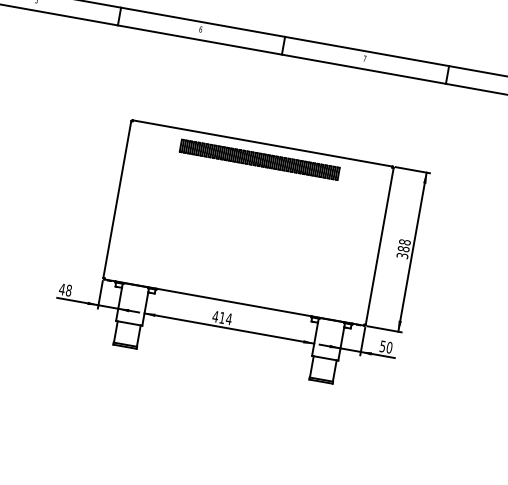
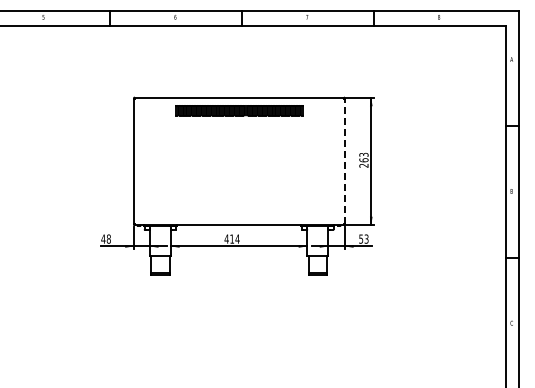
line: (379, 246) -> (344, 161), solid -> dashed
text: (403, 248) -> (363, 159), 388 -> 263
text: (389, 346) -> (366, 238), 50 -> 53

